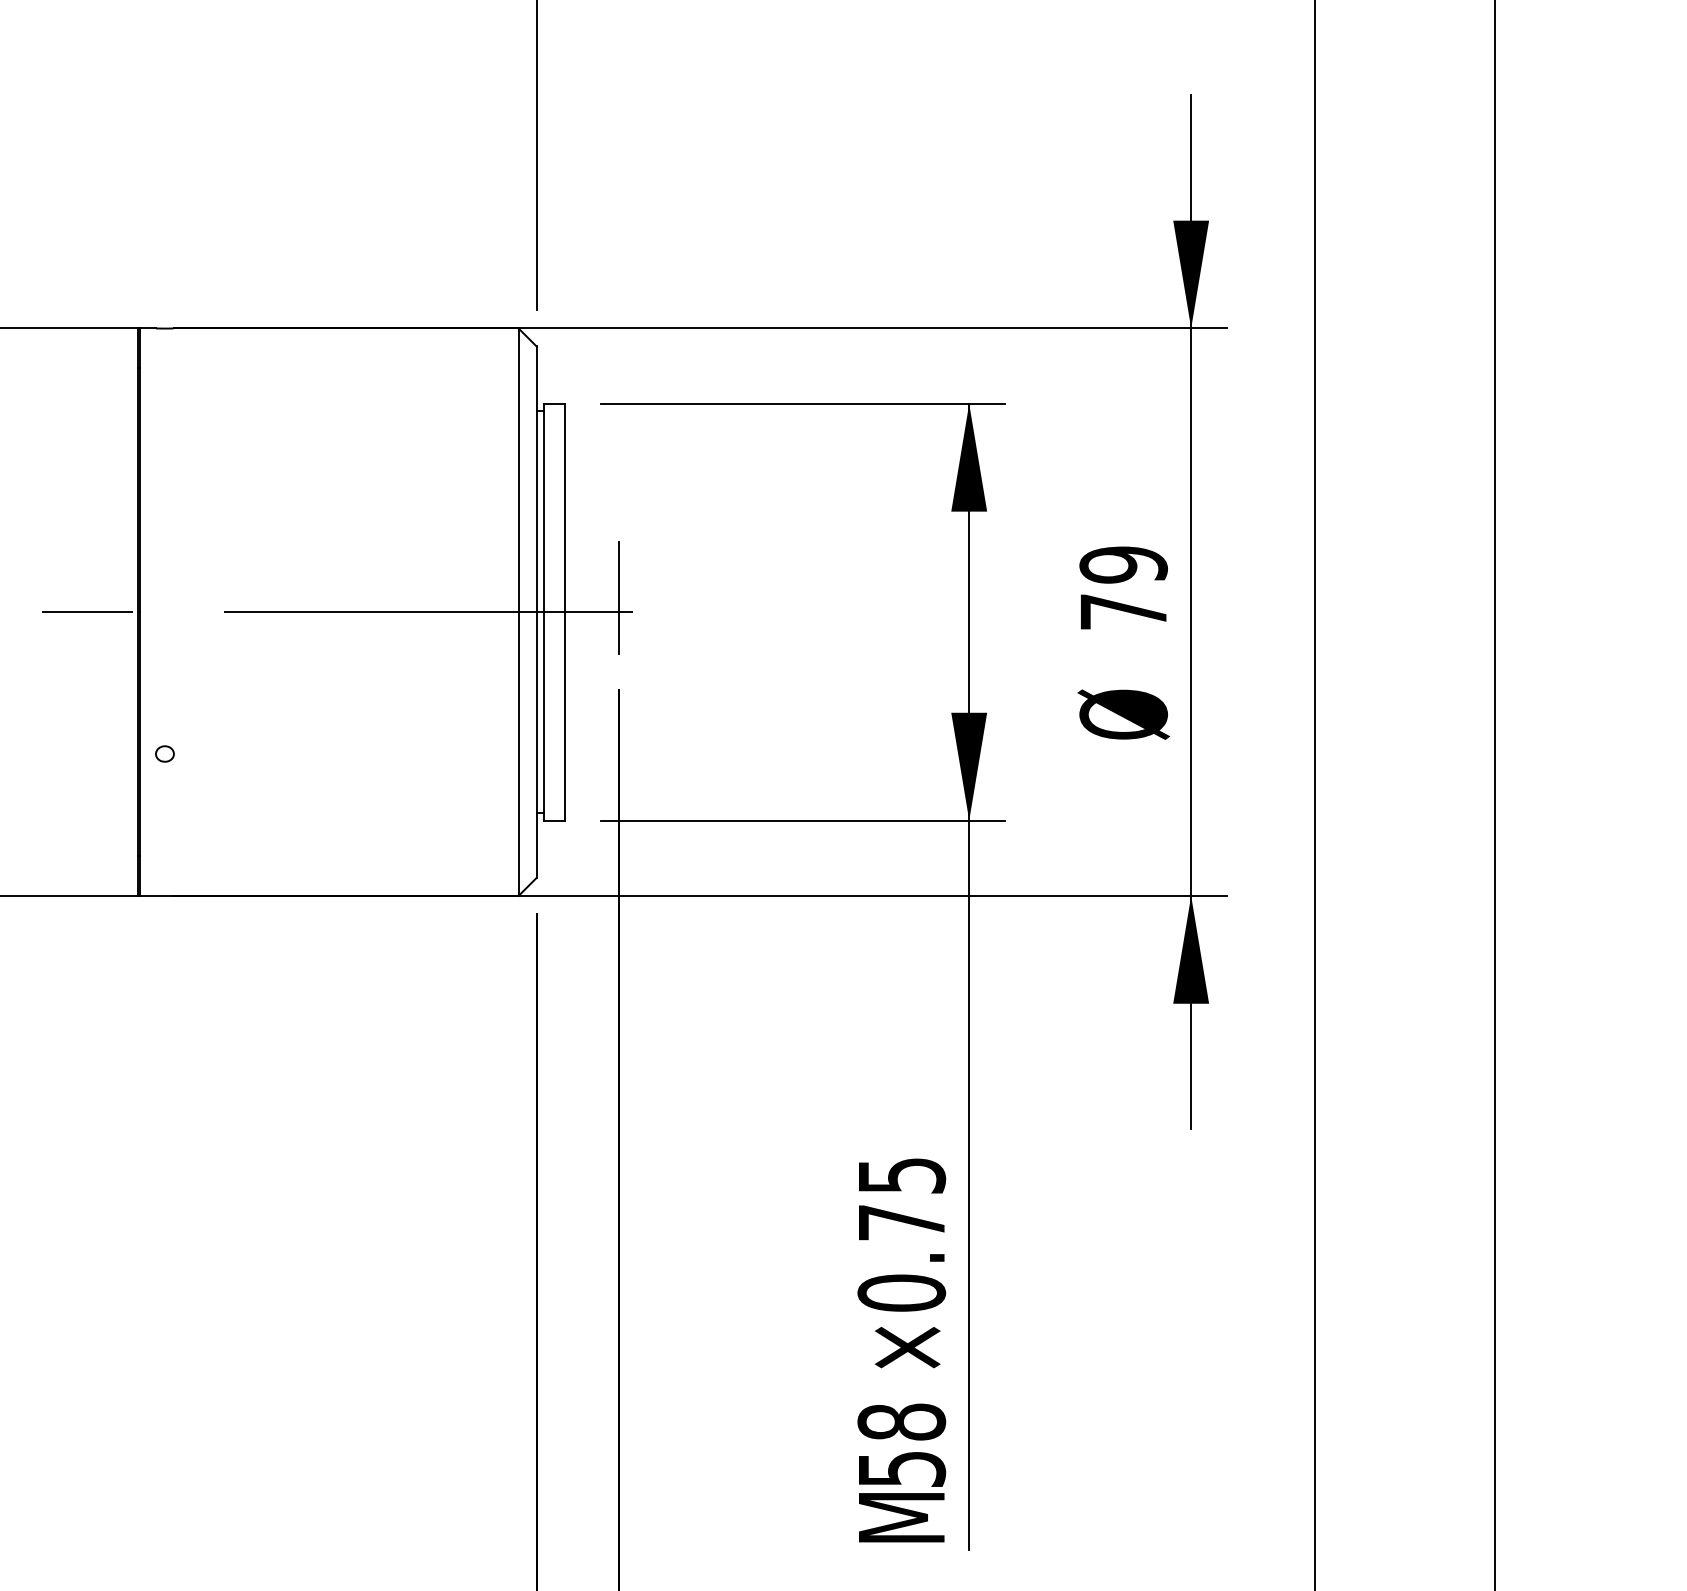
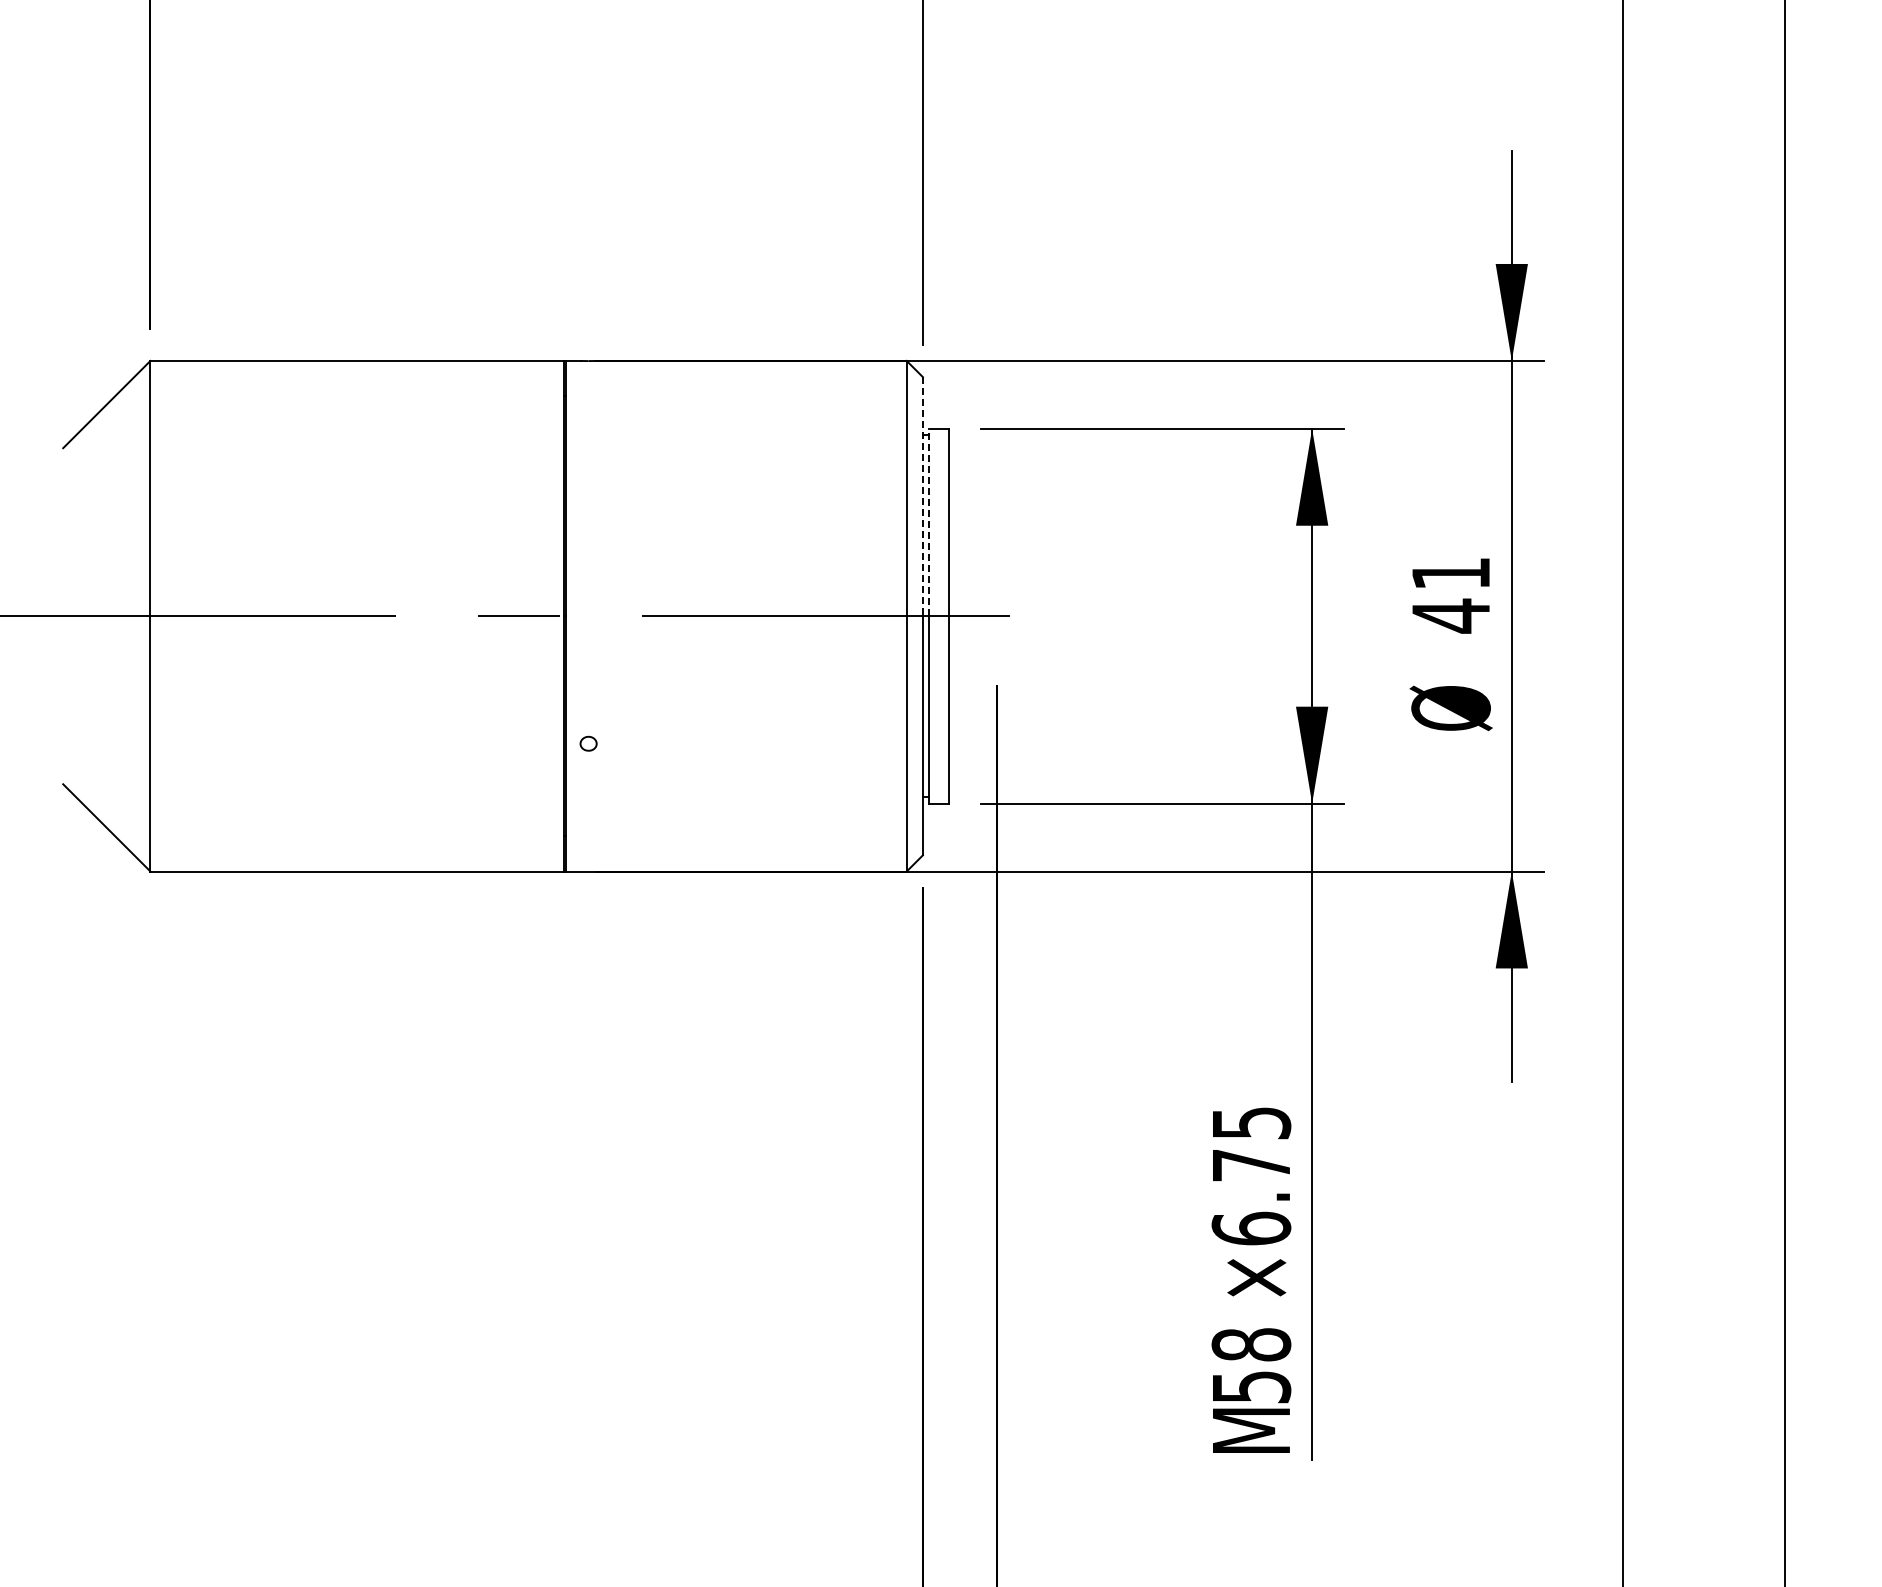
line: (536, 479) -> (922, 496), solid -> dashed
line: (543, 508) -> (929, 522), solid -> dashed
text: (1123, 589) -> (1450, 595), 79 -> 41
line: (619, 598) -> (997, 603), removed
text: (901, 1292) -> (1251, 1228), ×0.75 -> ×6.75

